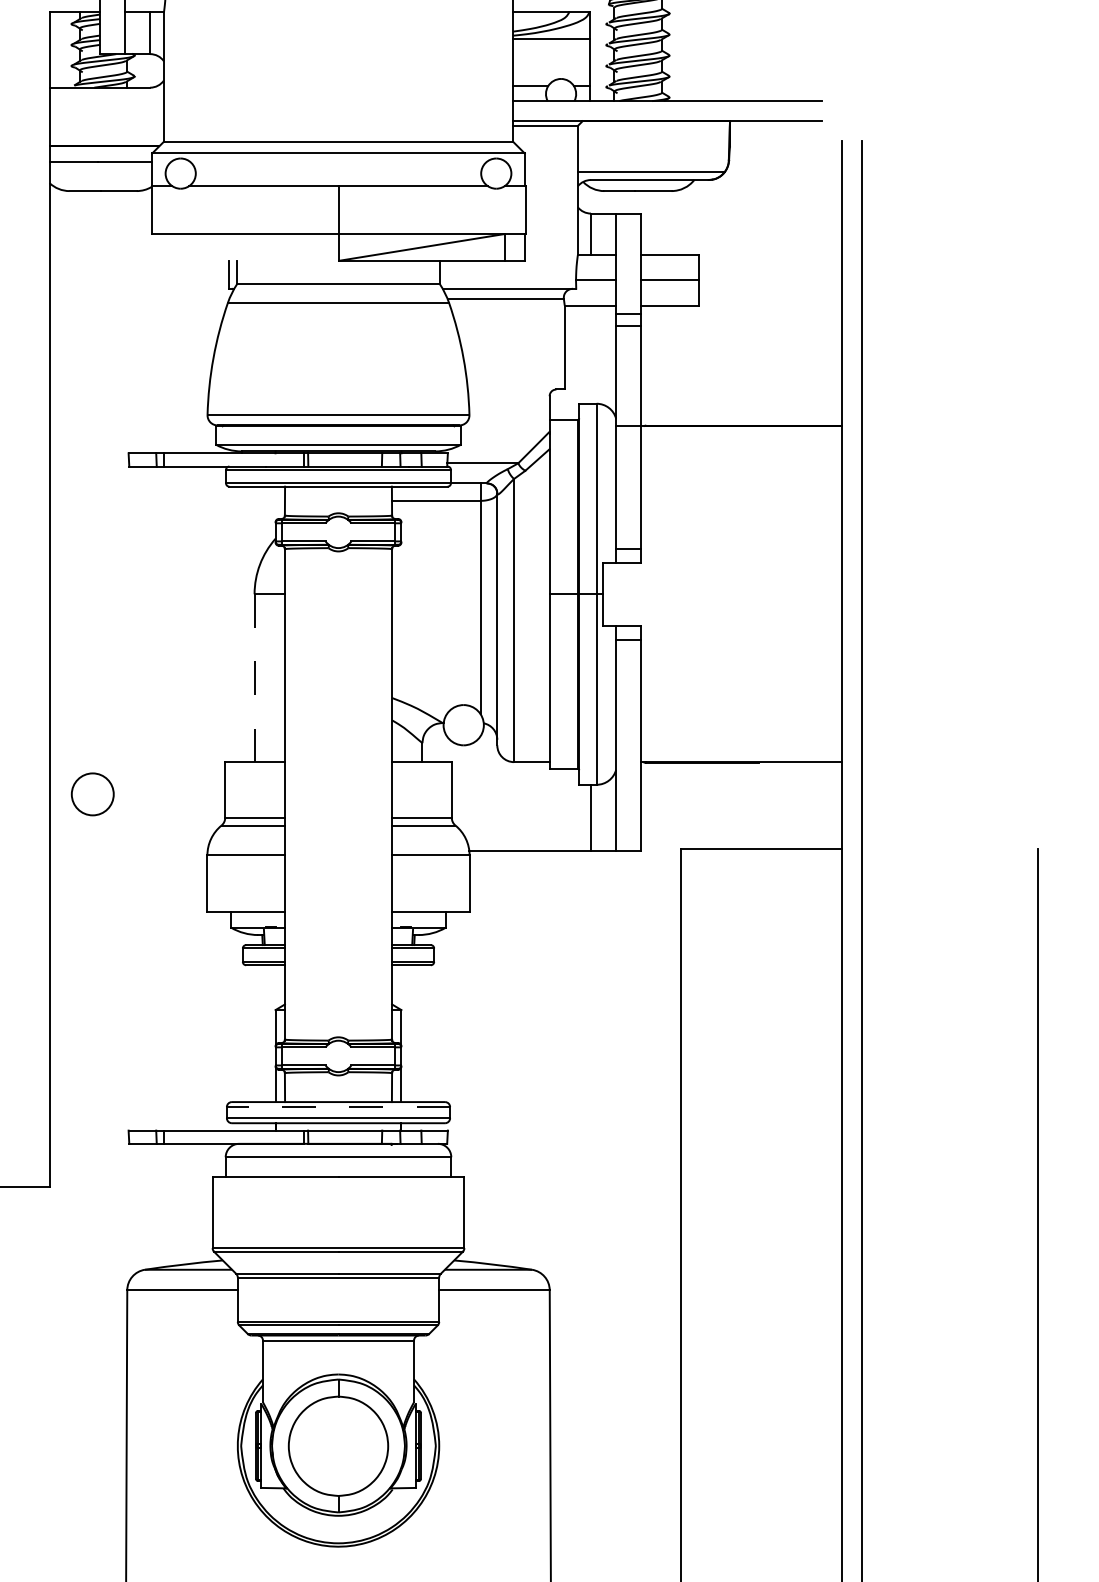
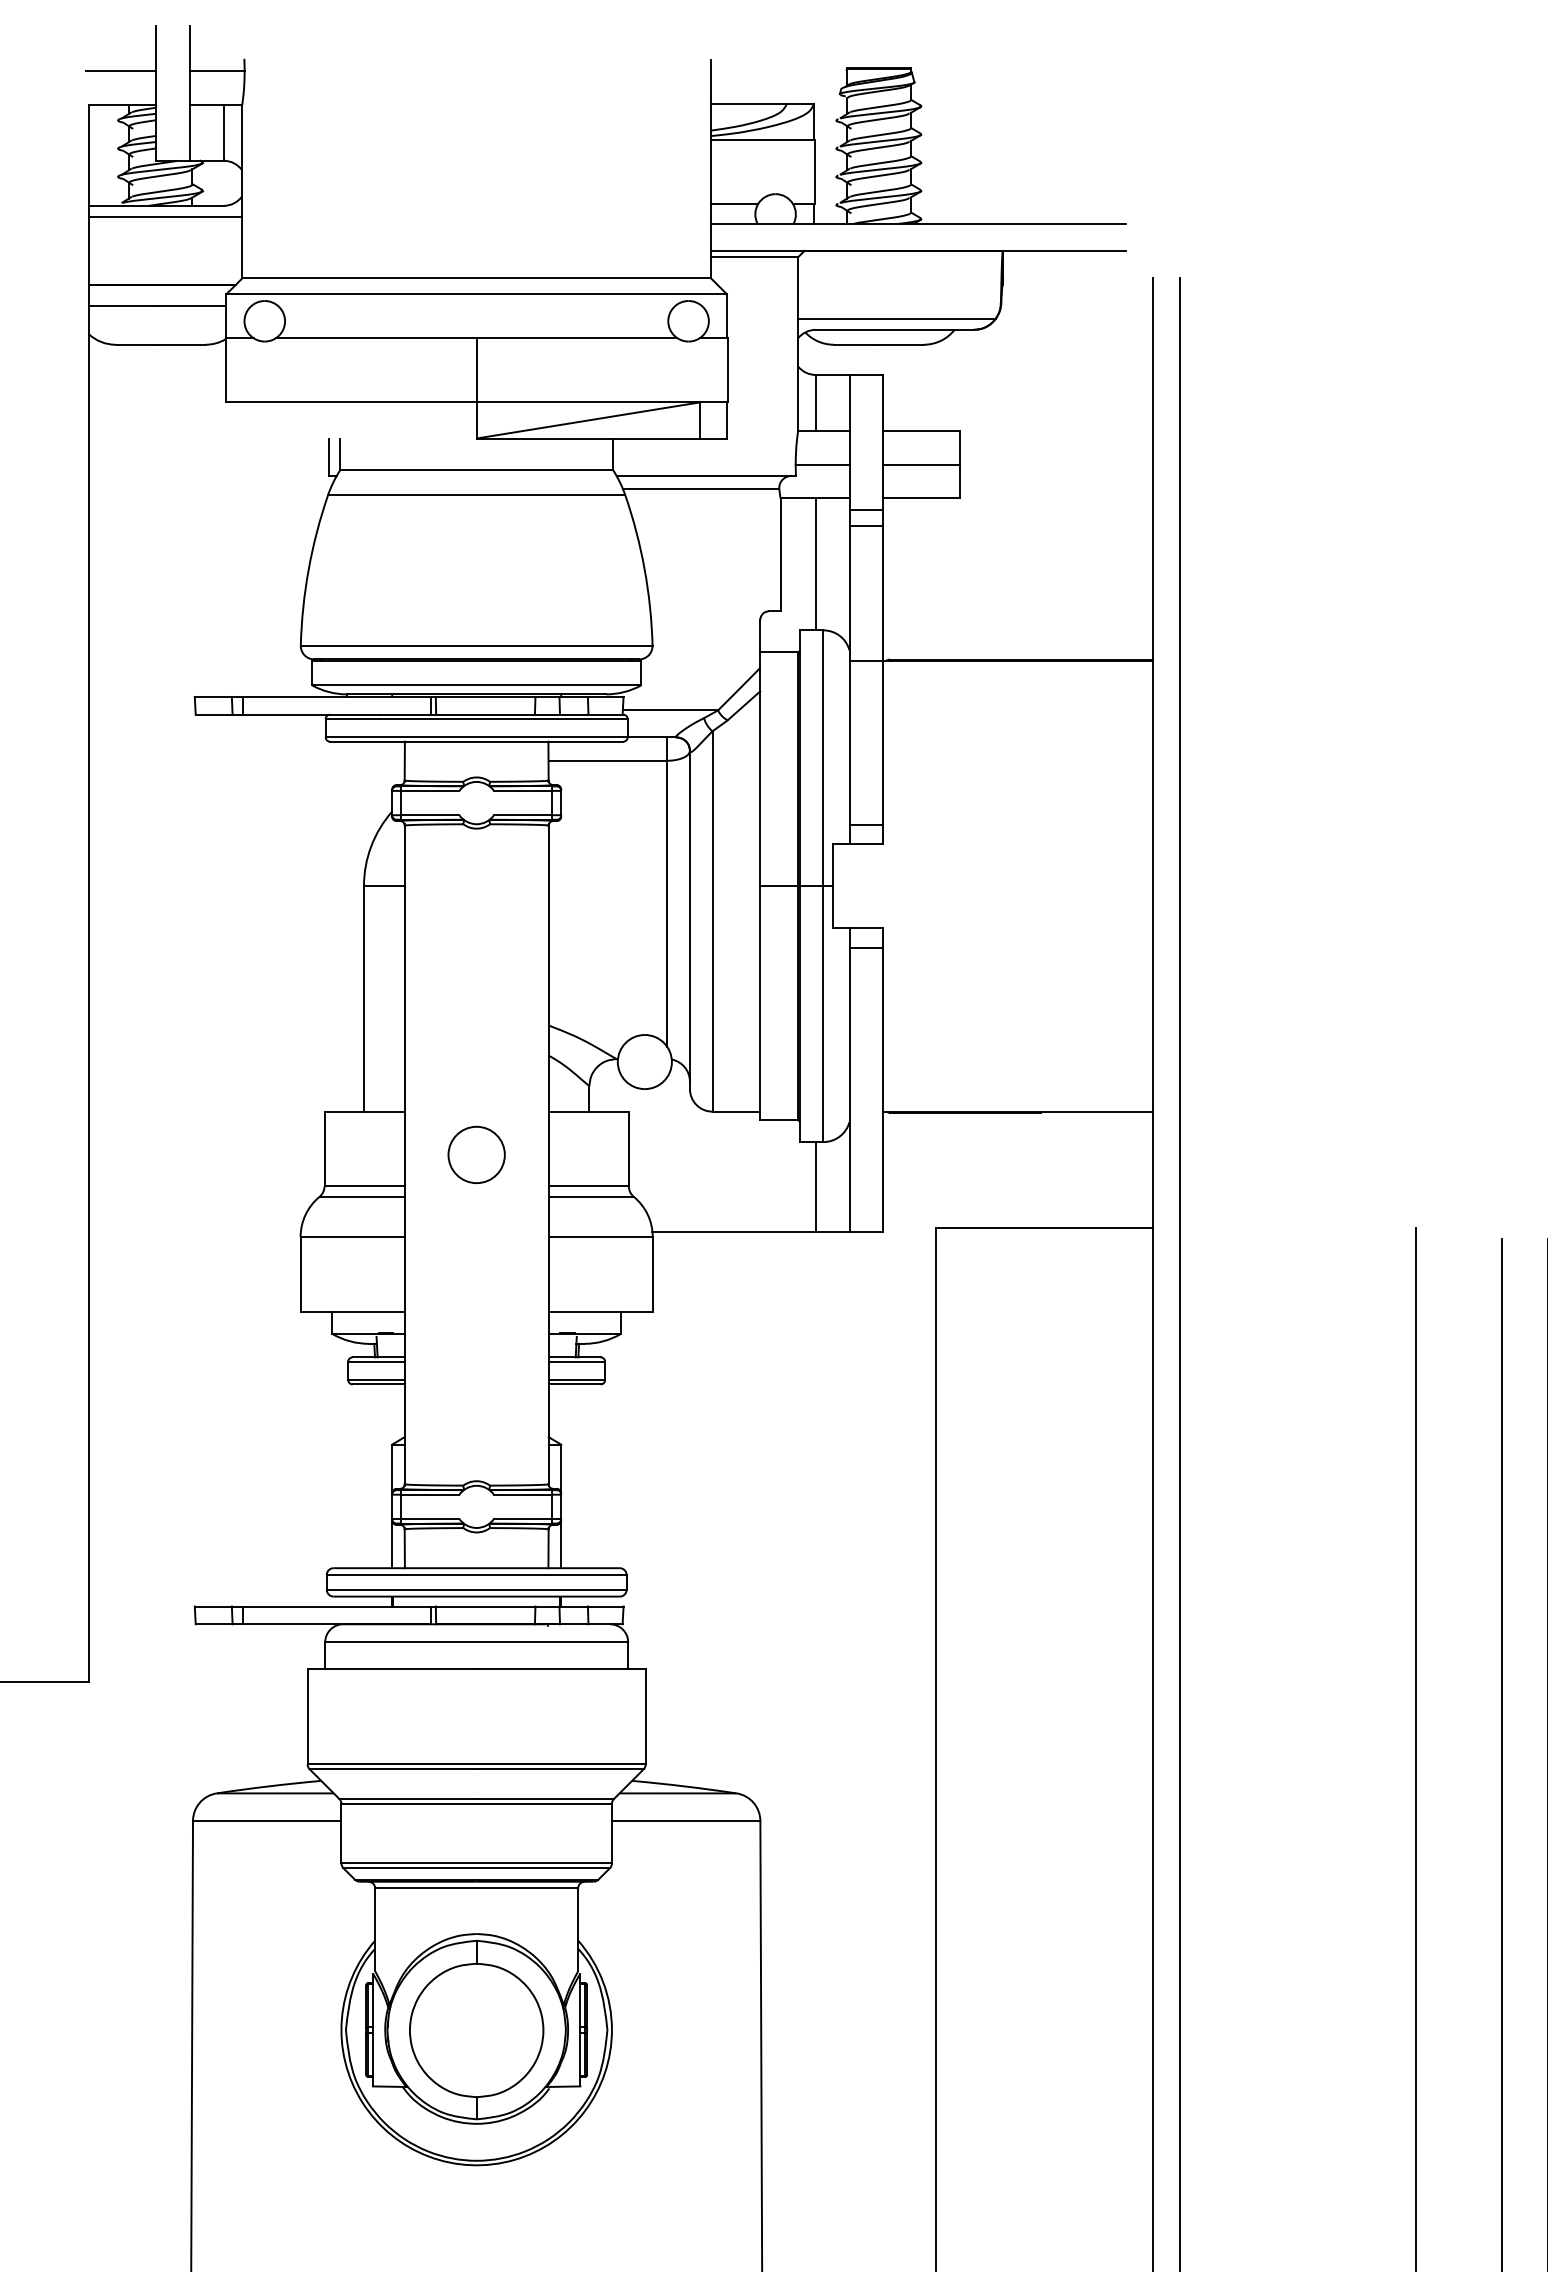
line: (106, 96) -> (165, 217), added
line: (590, 354) -> (815, 564), added
line: (254, 677) -> (363, 998), dashed -> solid
circle: (92, 794) -> (476, 1154), moved
line: (338, 1106) -> (476, 1574), dashed -> solid

